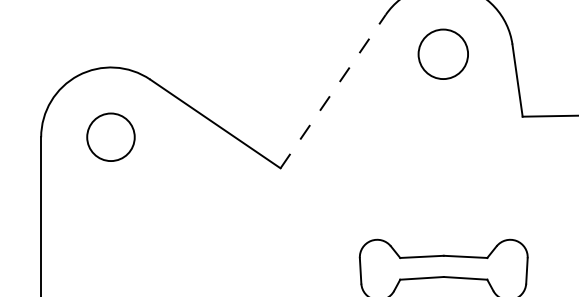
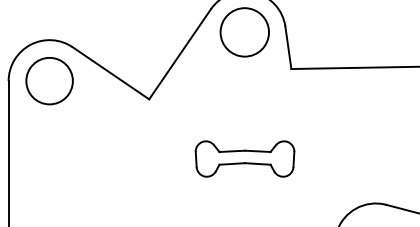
circle: (442, 54) -> (244, 32), size x1.67
line: (333, 91) -> (180, 54), dashed -> solid
circle: (110, 136) -> (49, 80), size x1.67

